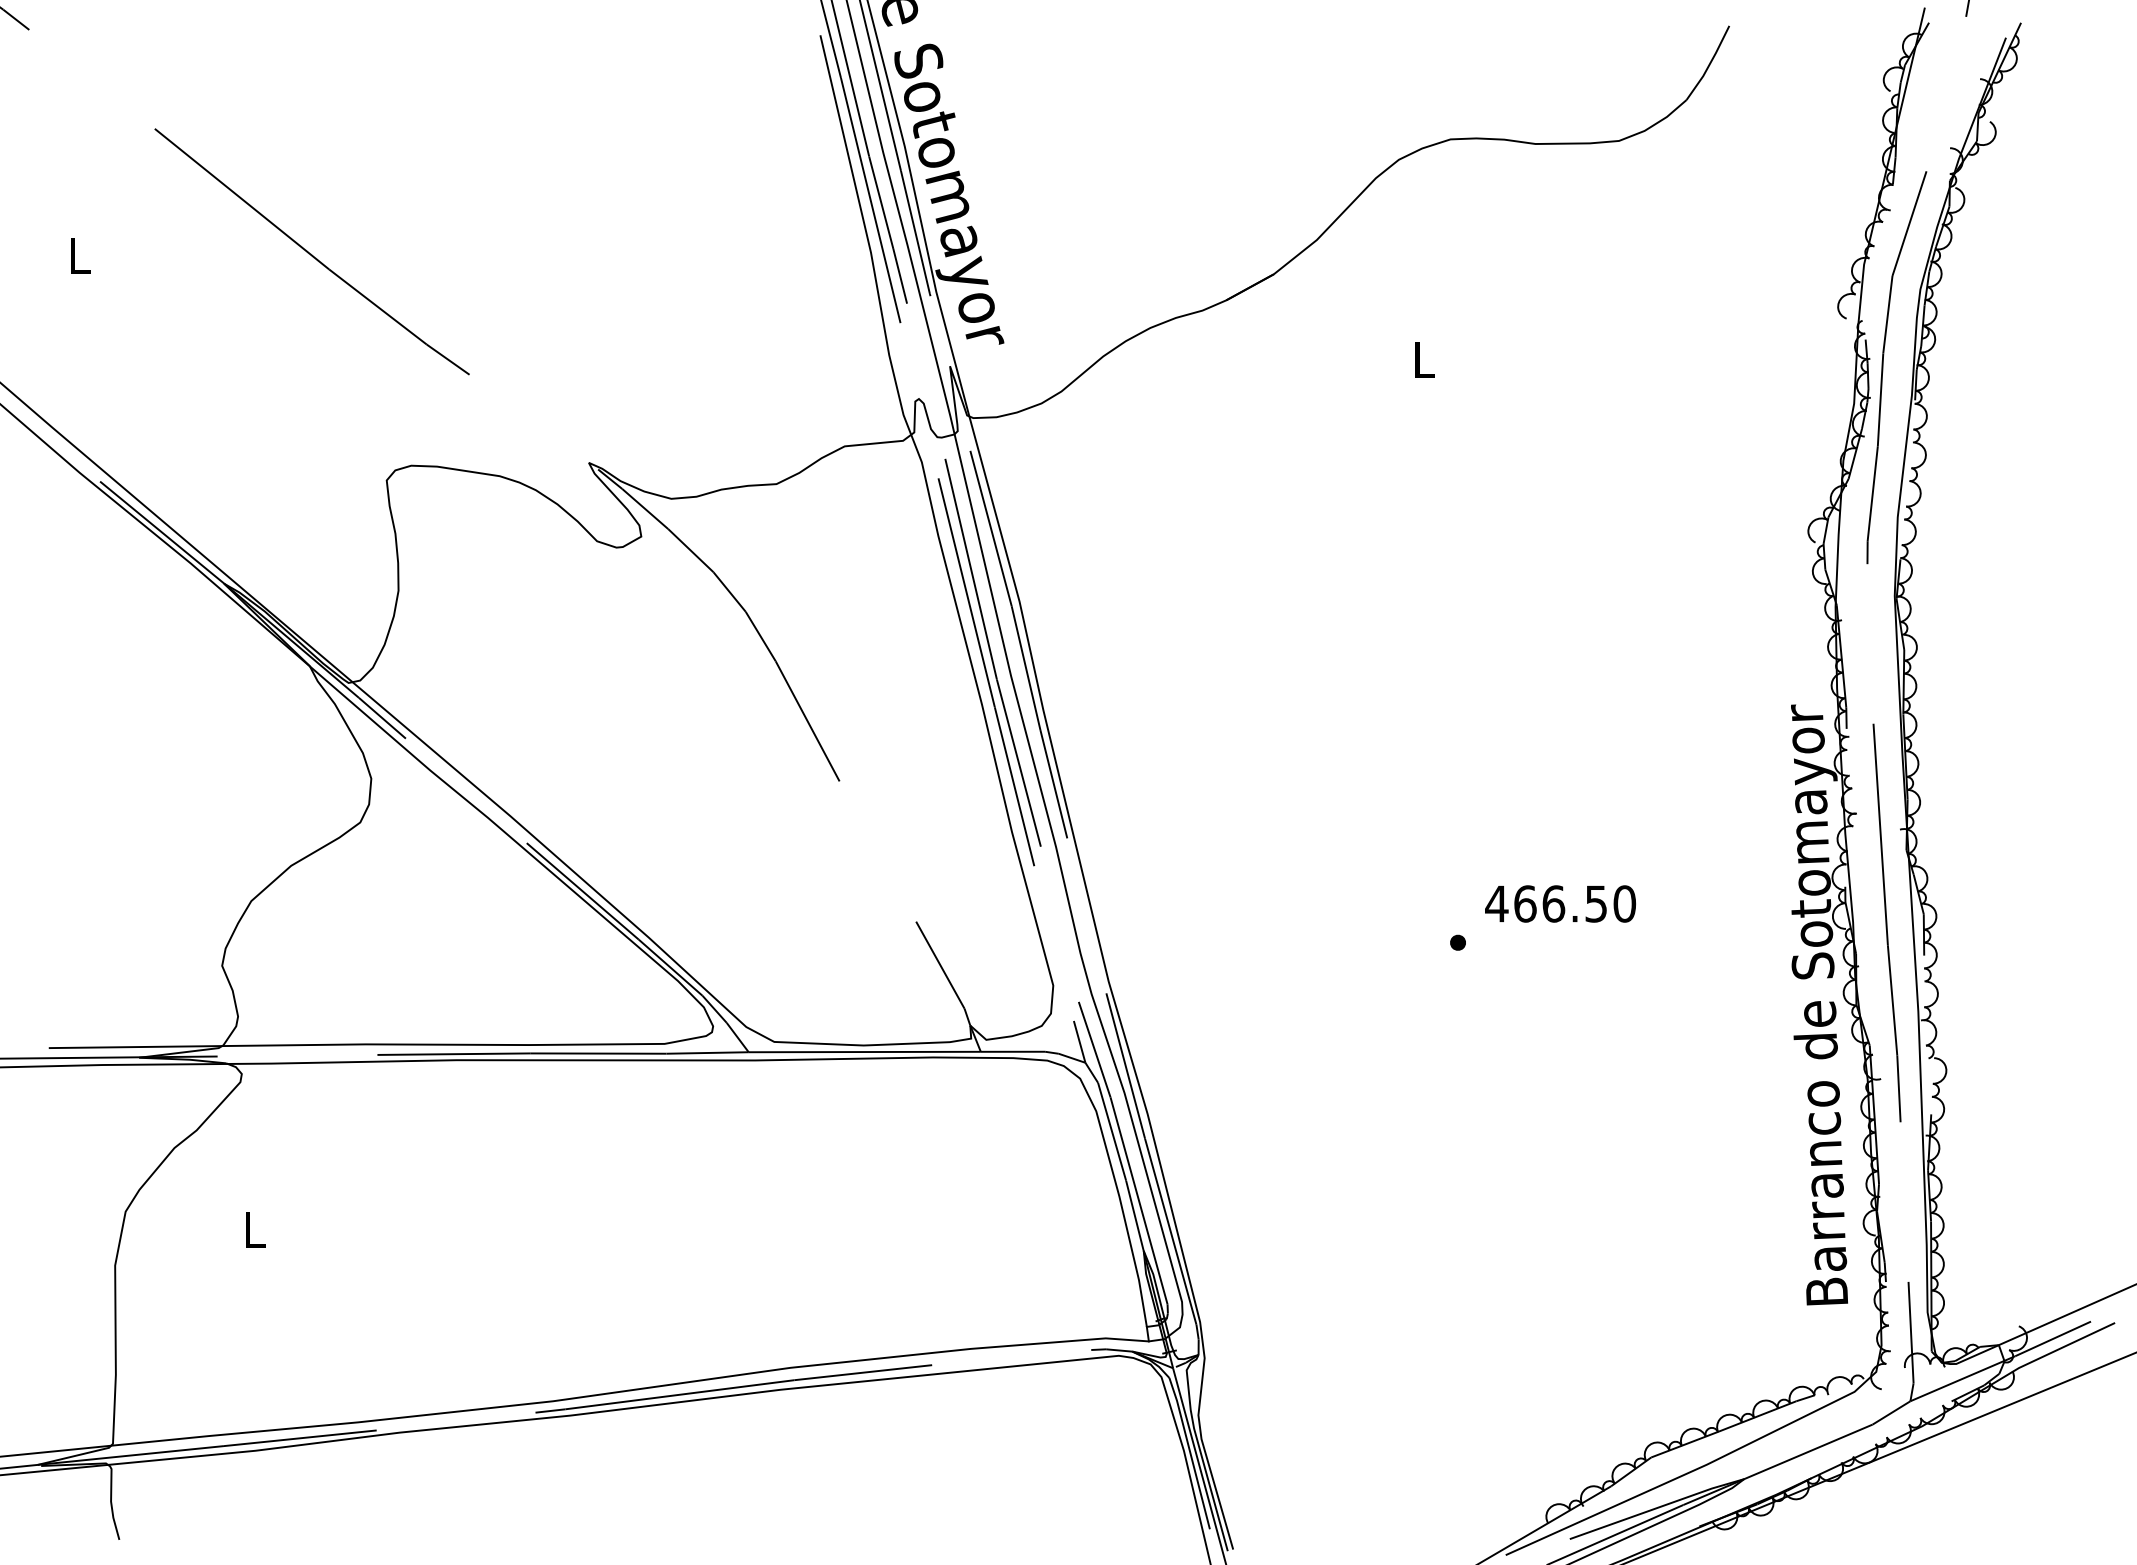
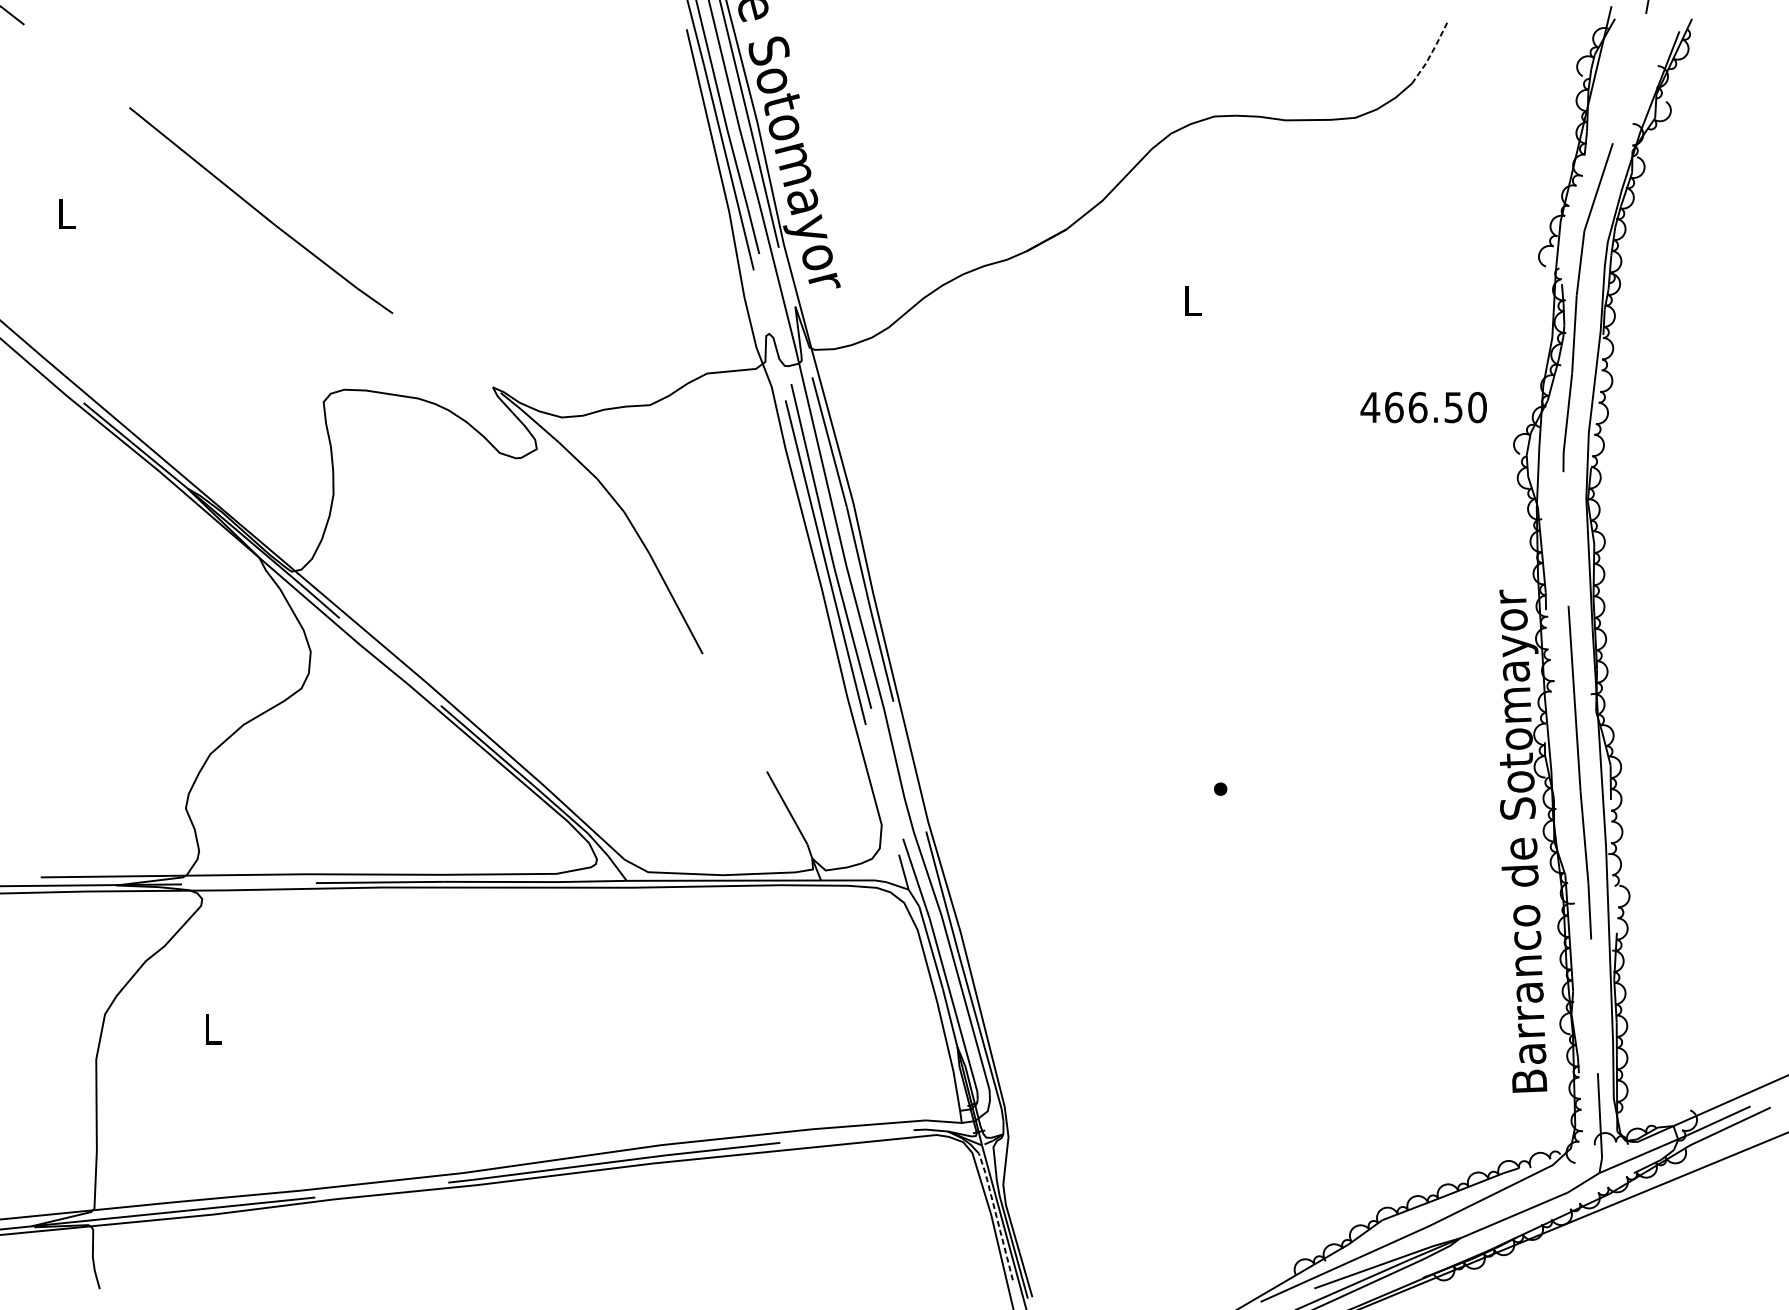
line: (1709, 64) -> (1431, 53), solid -> dashed
text: (1560, 903) -> (1423, 407), moved
line: (1190, 1451) -> (996, 1215), solid -> dashed

